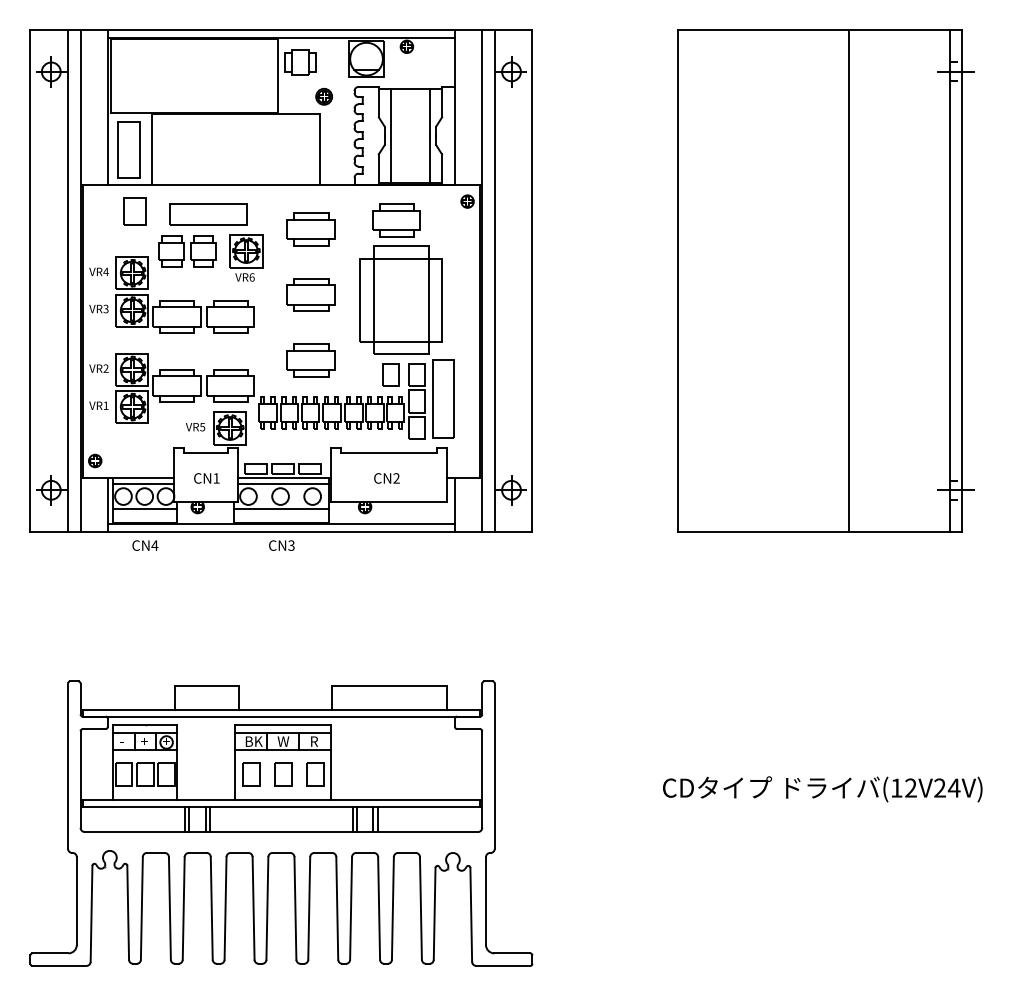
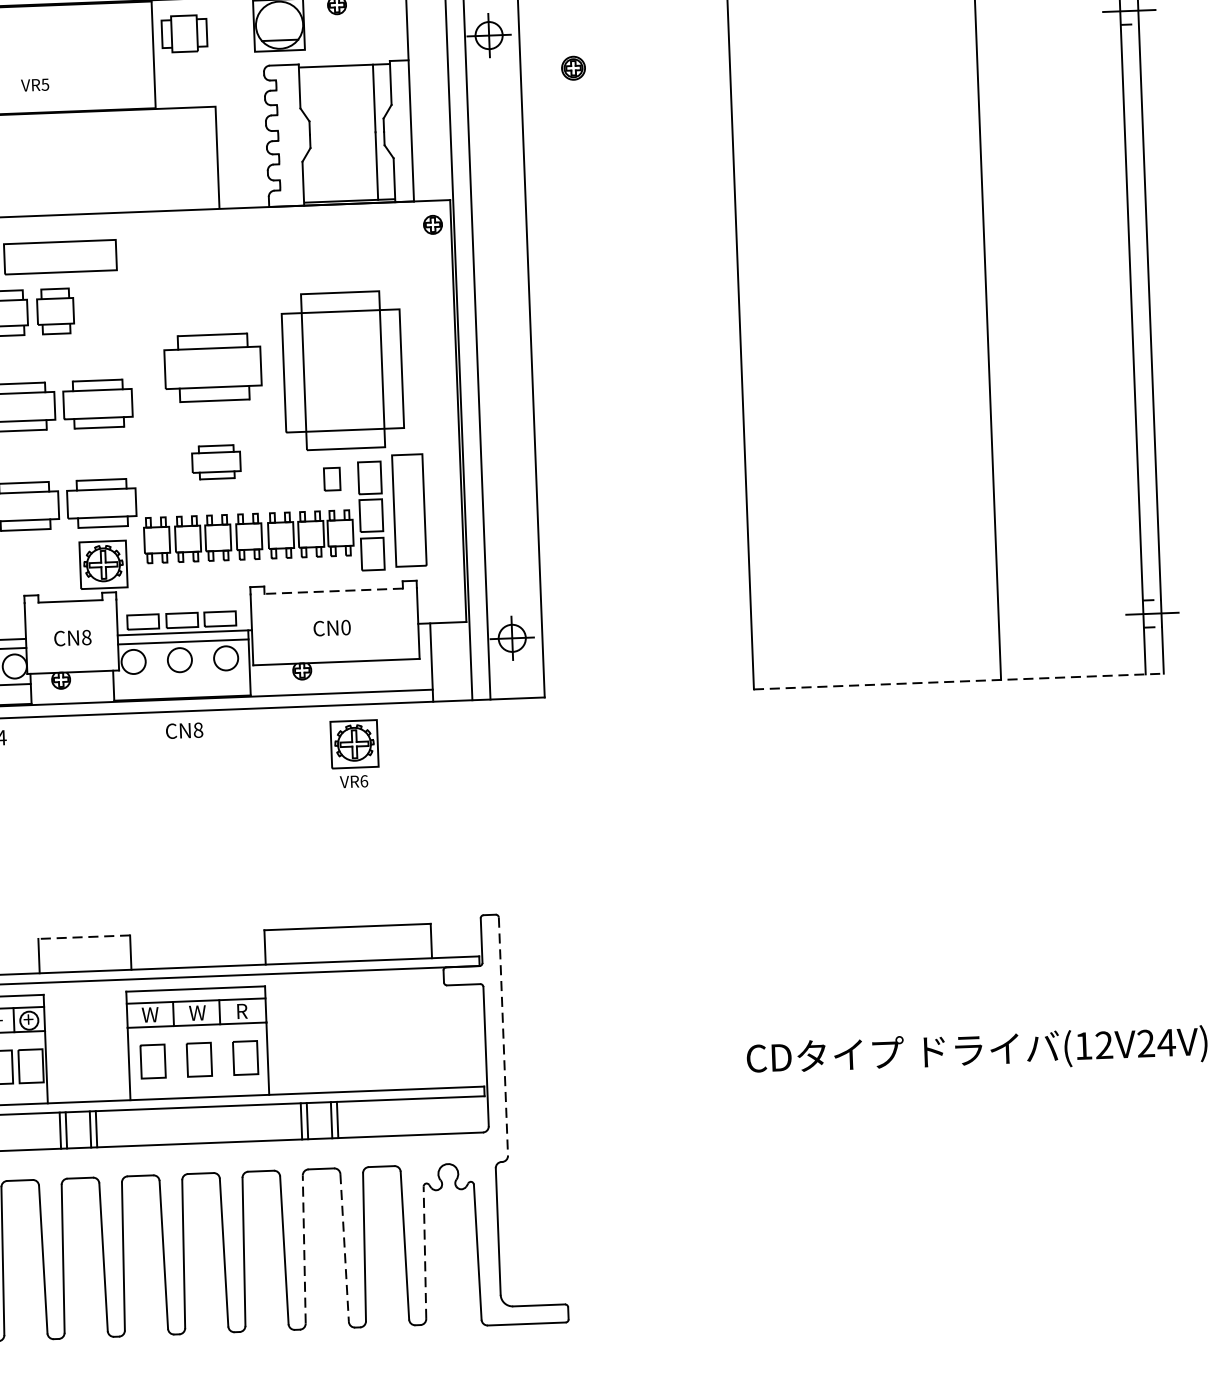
part: (323, 96) -> (572, 67), moved
line: (390, 135) -> (318, 133), removed
part: (396, 220) -> (331, 256), removed
part: (310, 229) -> (208, 273), removed
part: (246, 257) -> (355, 752), moved
part: (310, 294) -> (211, 367), size x1.4
part: (310, 360) -> (215, 462), size x0.7
part: (390, 374) -> (331, 478), size x0.7
text: (195, 427) -> (35, 85), moved
line: (388, 452) -> (332, 590), solid -> dashed
text: (216, 478) -> (86, 637), CN1 -> CN8
text: (396, 478) -> (345, 627), CN2 -> CN0
line: (281, 509) -> (181, 678), removed
line: (820, 532) -> (959, 682), solid -> dashed
text: (291, 545) -> (198, 730), CN3 -> CN8
line: (206, 686) -> (83, 937), solid -> dashed
text: (253, 741) -> (154, 1014), BK -> W
line: (494, 766) -> (503, 1037), solid -> dashed
line: (351, 907) -> (304, 1248), solid -> dashed
line: (379, 908) -> (345, 1248), solid -> dashed
line: (434, 913) -> (424, 1252), solid -> dashed

